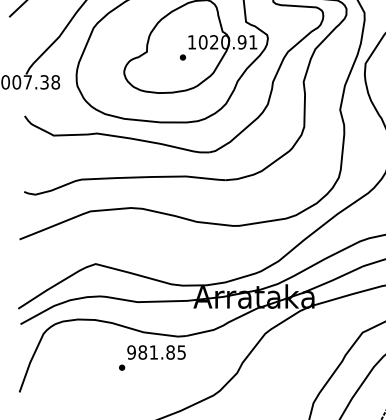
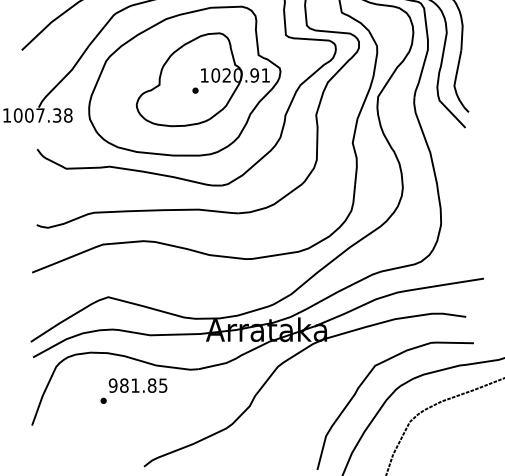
text: (151, 357) -> (133, 390), moved

